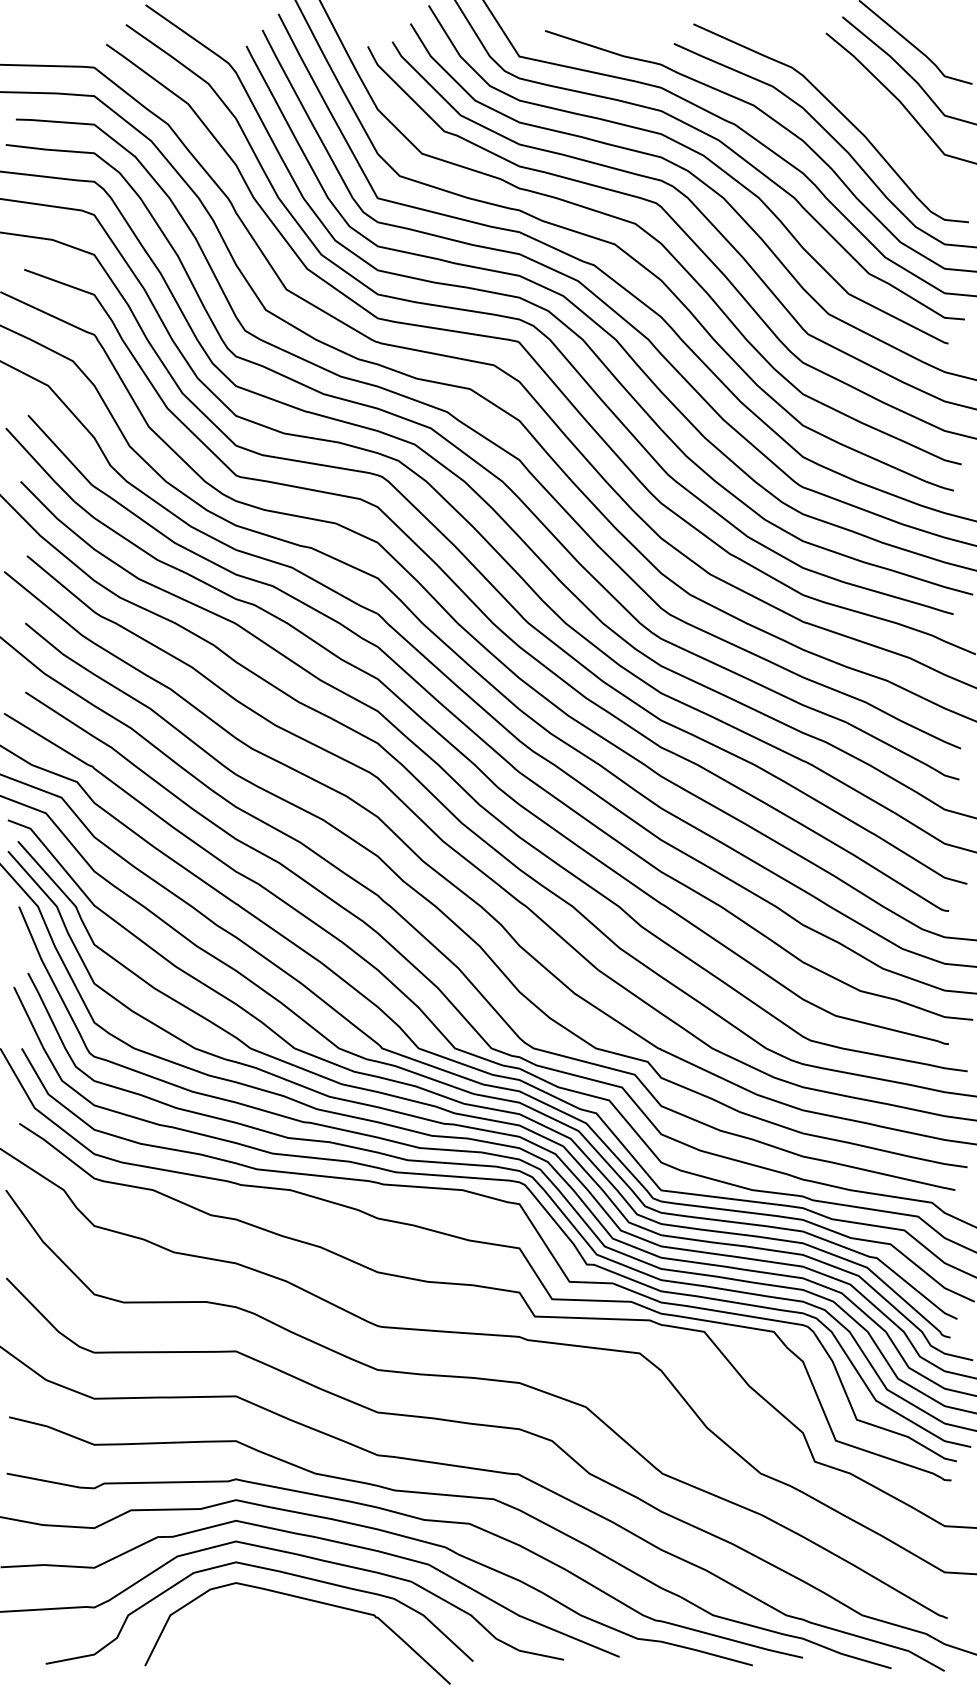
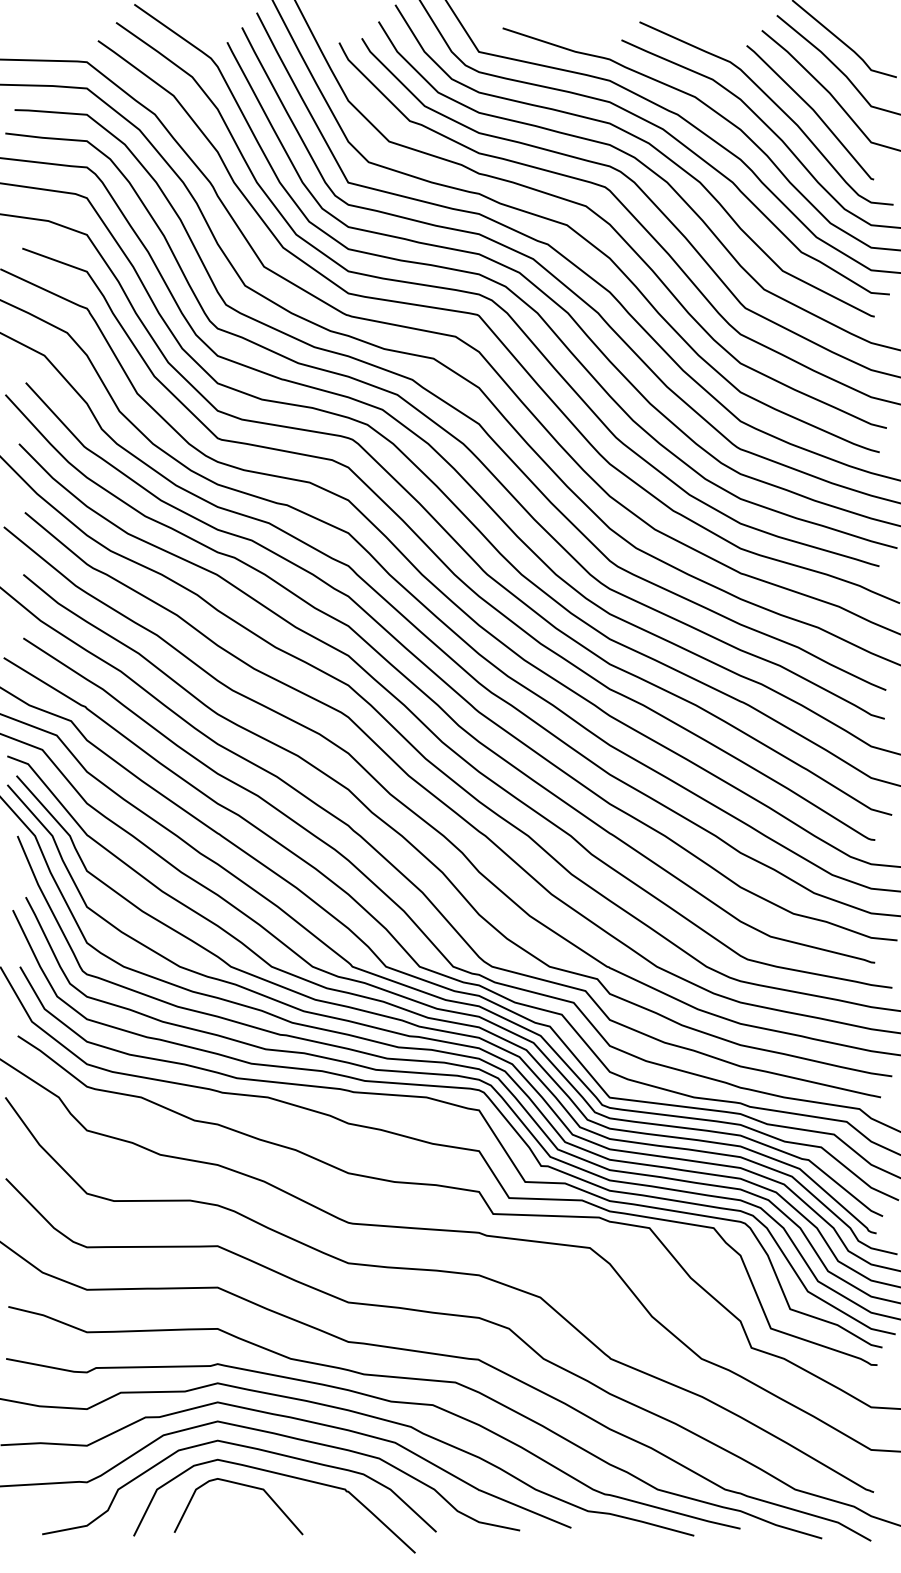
line: (881, 120) -> (812, 110), added
curve: (266, 1612) -> (245, 1486), added

